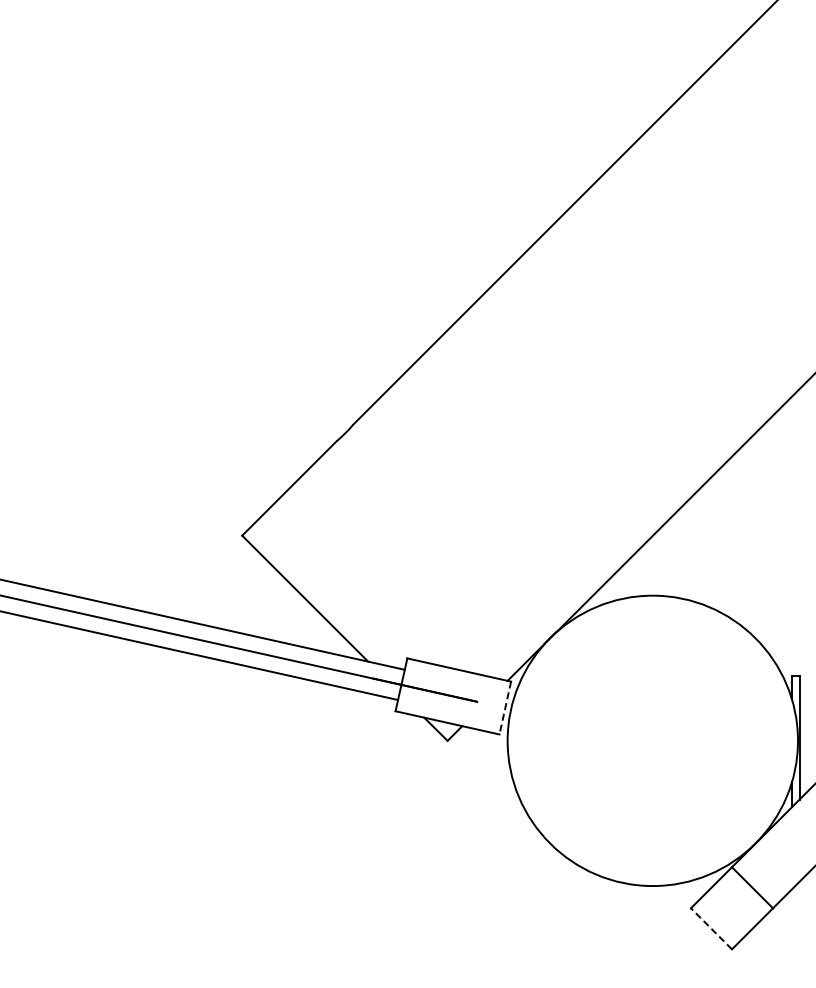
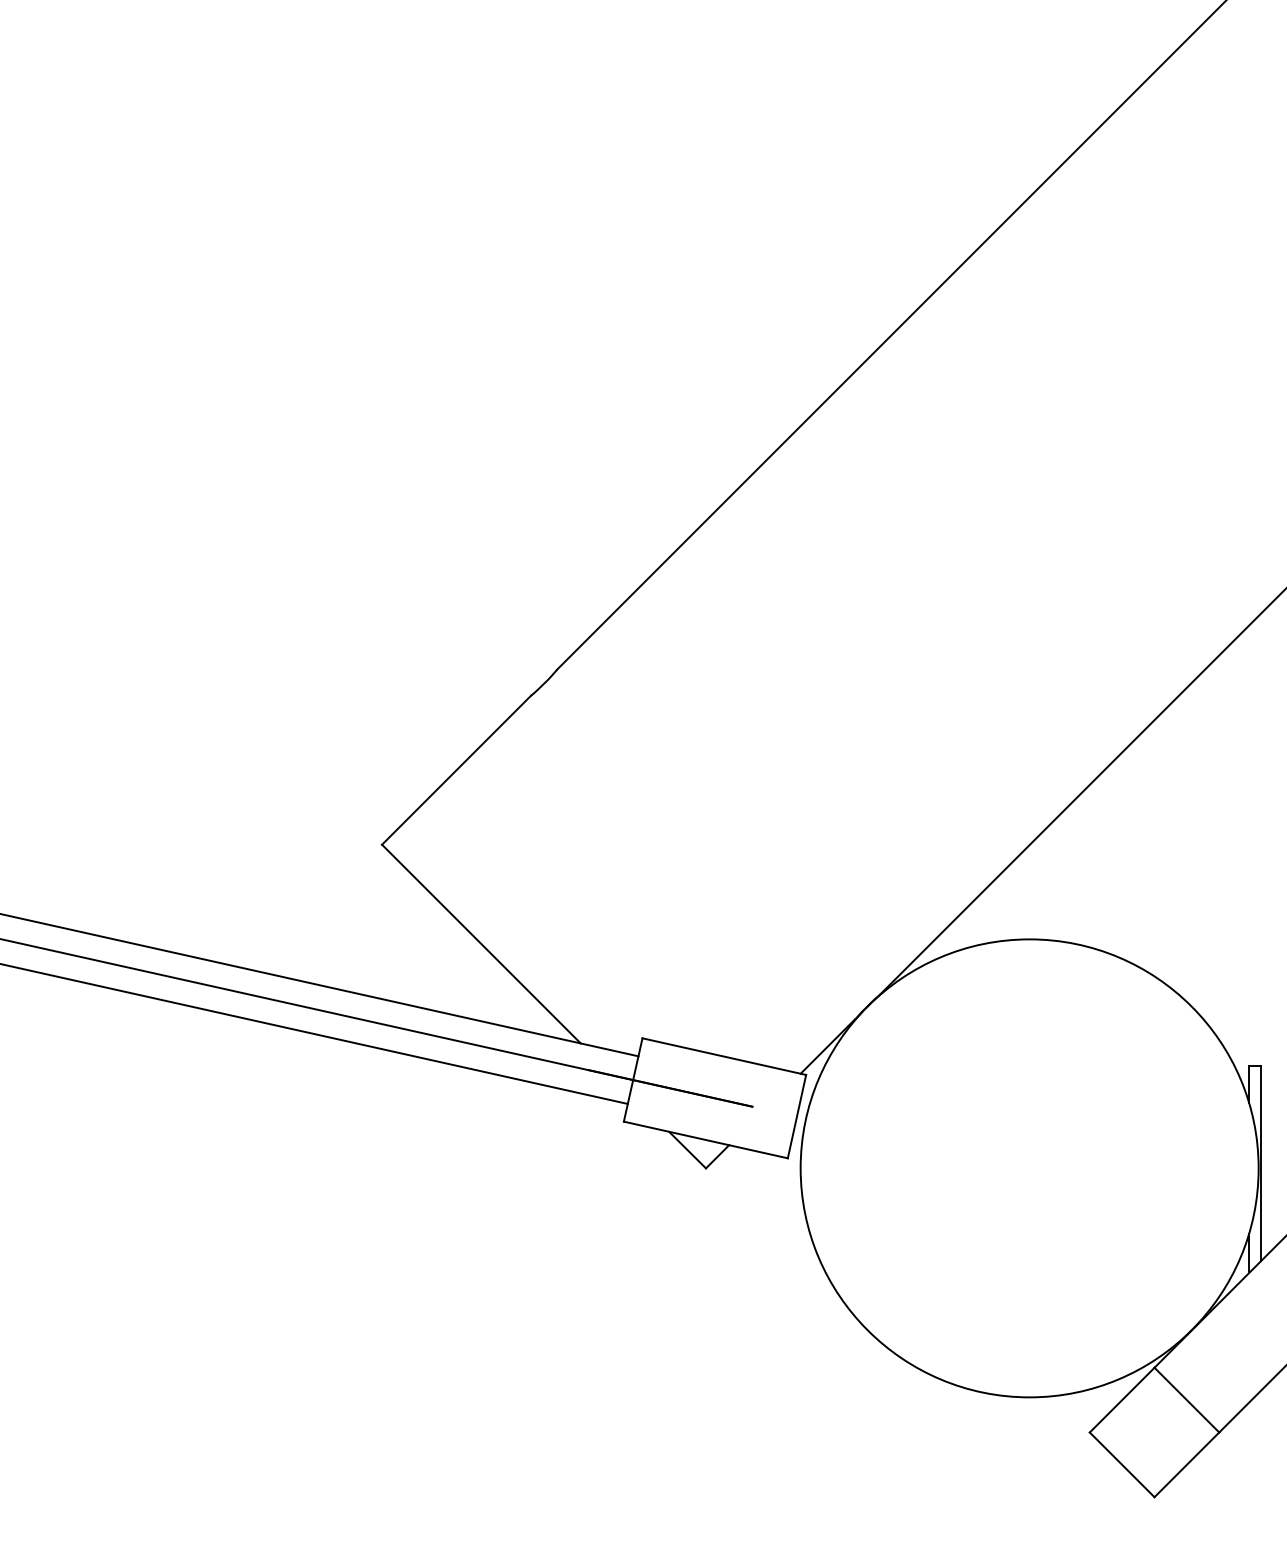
line: (505, 708) -> (797, 1117), dashed -> solid
line: (711, 928) -> (1122, 1464), dashed -> solid

